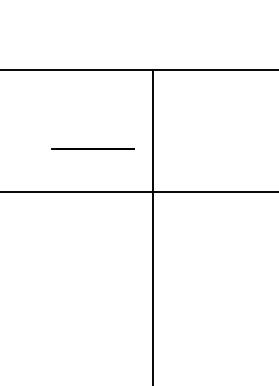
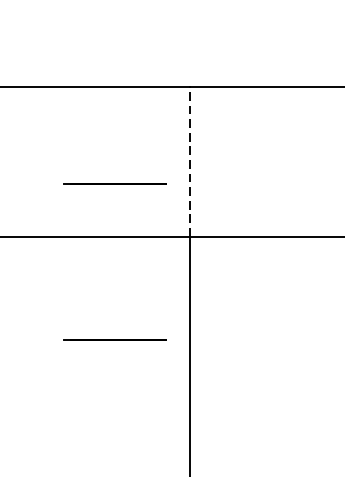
line: (153, 130) -> (189, 161), solid -> dashed
line: (92, 274) -> (114, 339), added

